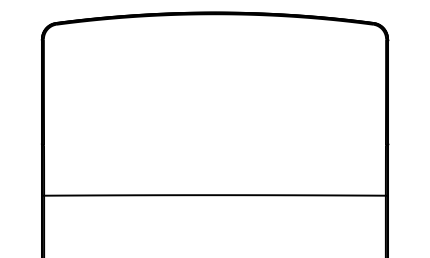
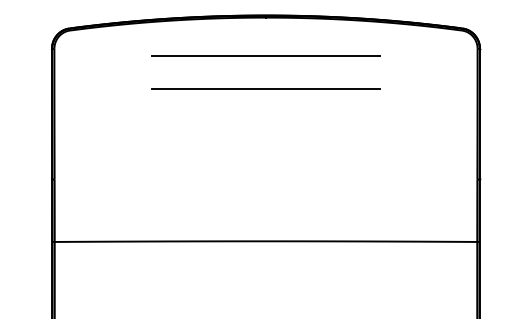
line: (214, 45) -> (265, 56), added
line: (214, 71) -> (265, 88), added

